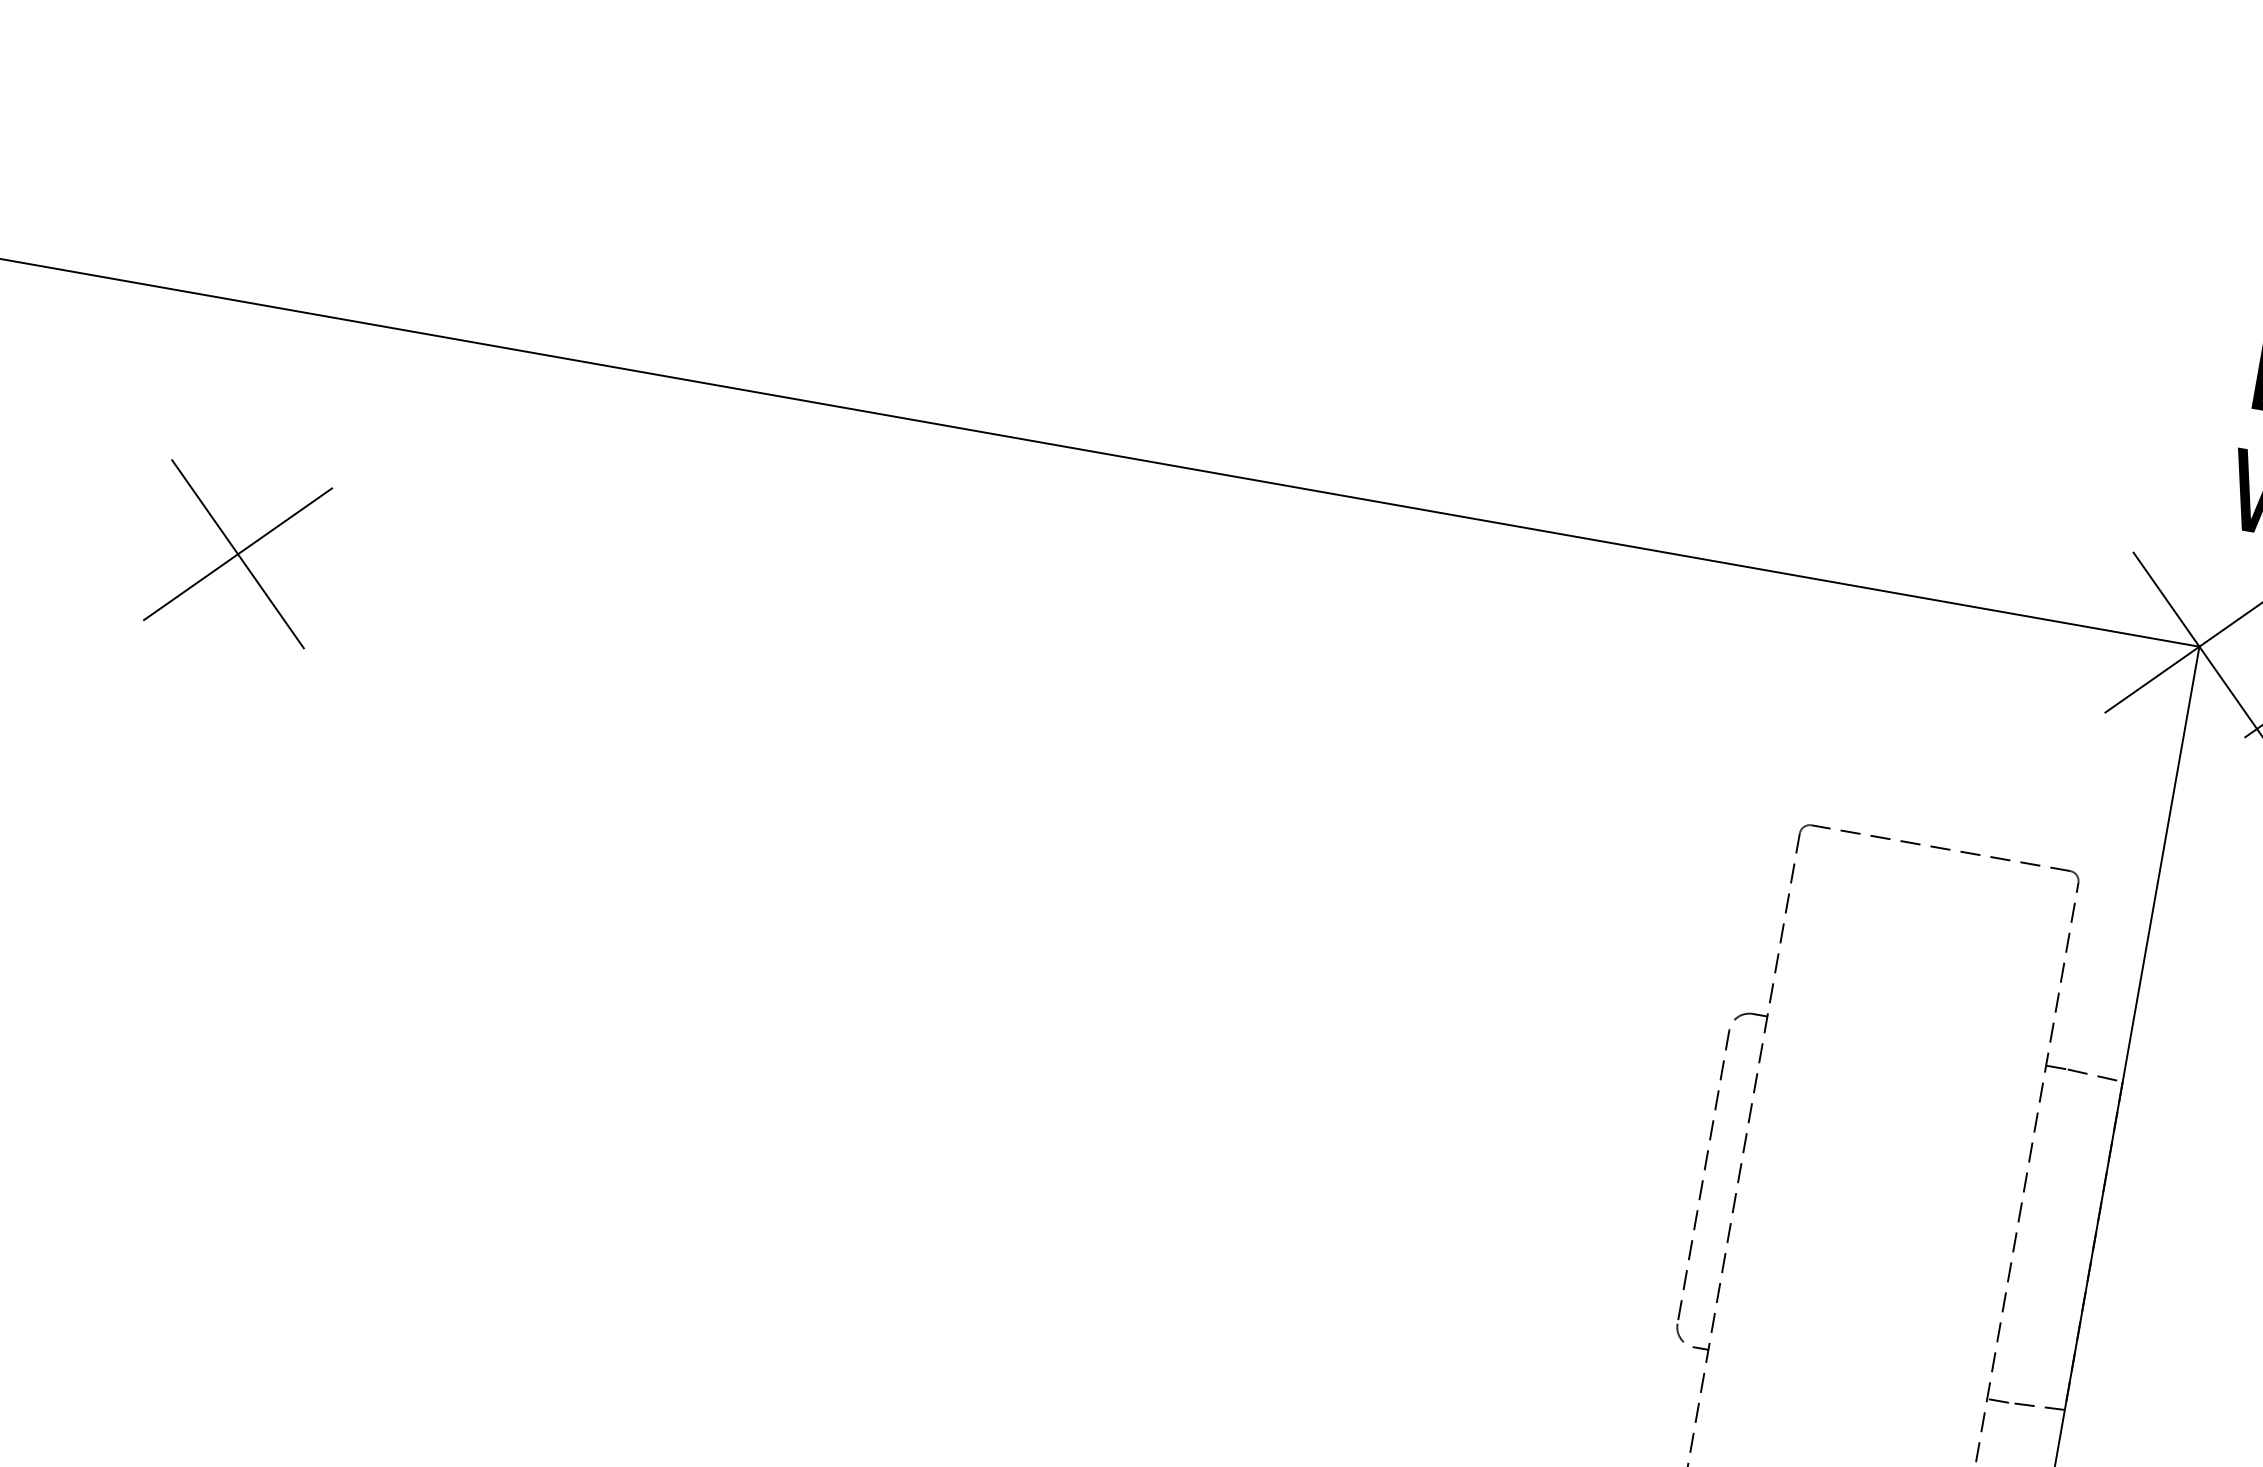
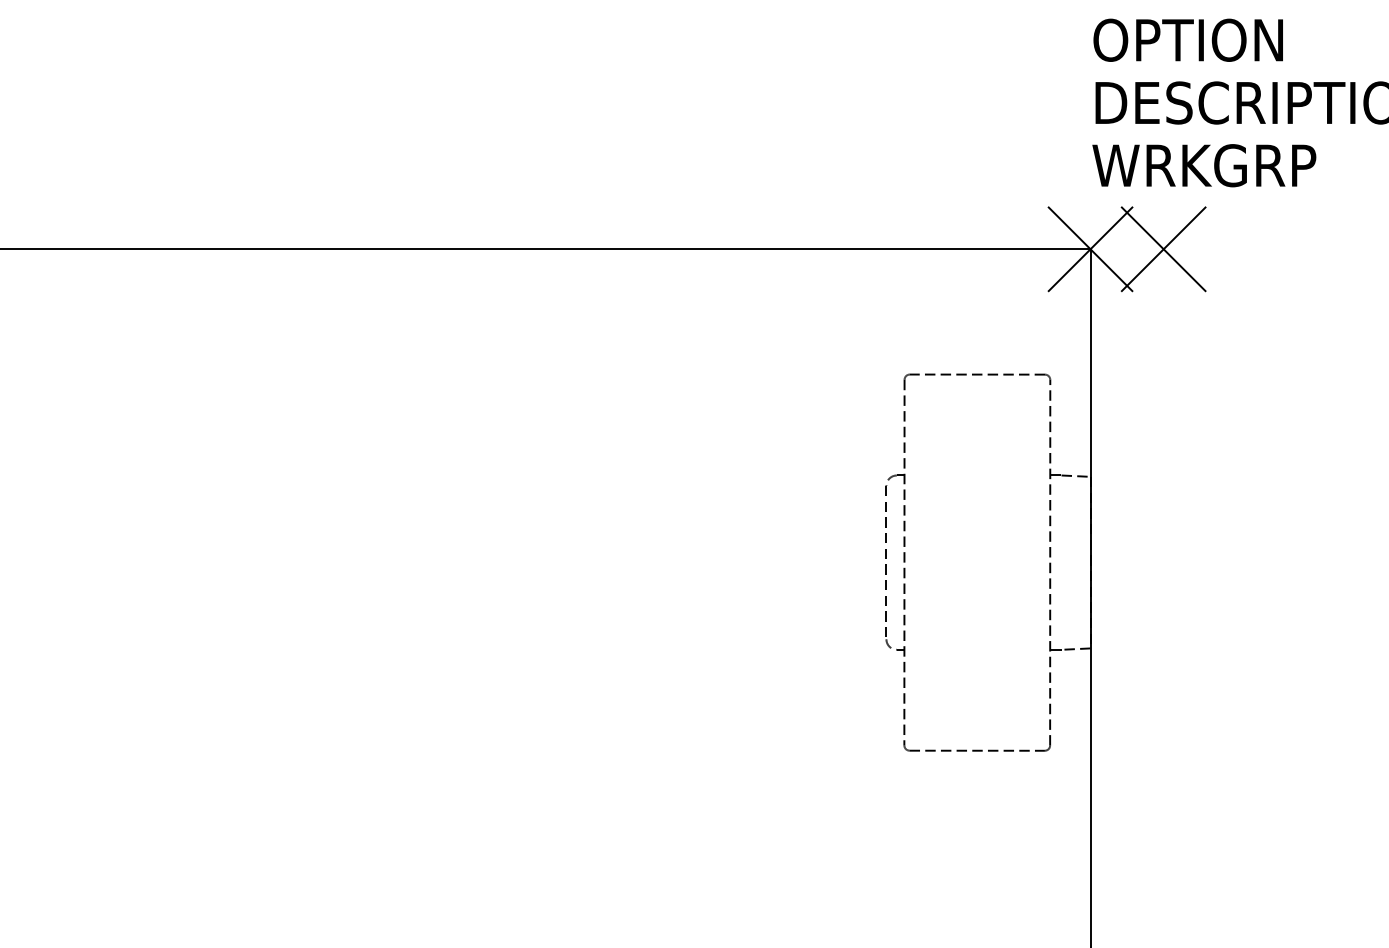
part: (238, 553) -> (87, 377), removed

